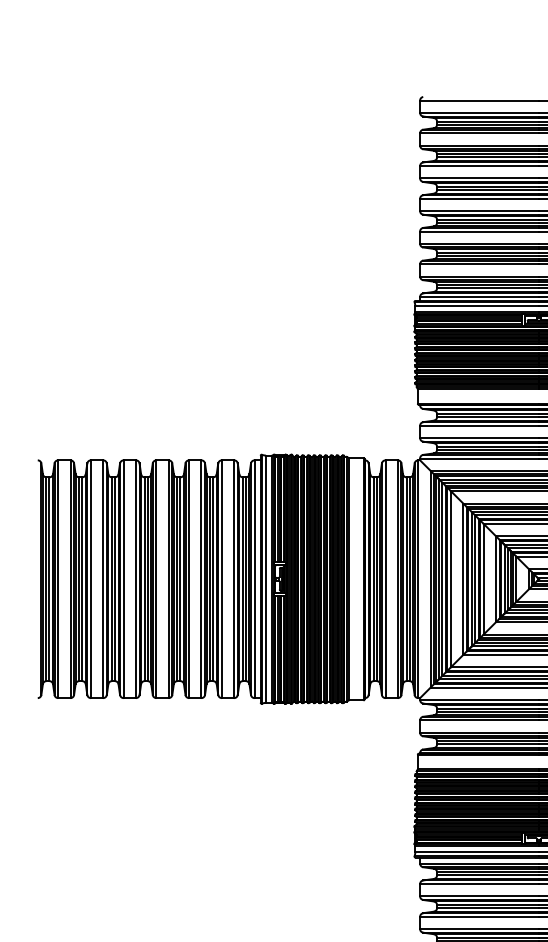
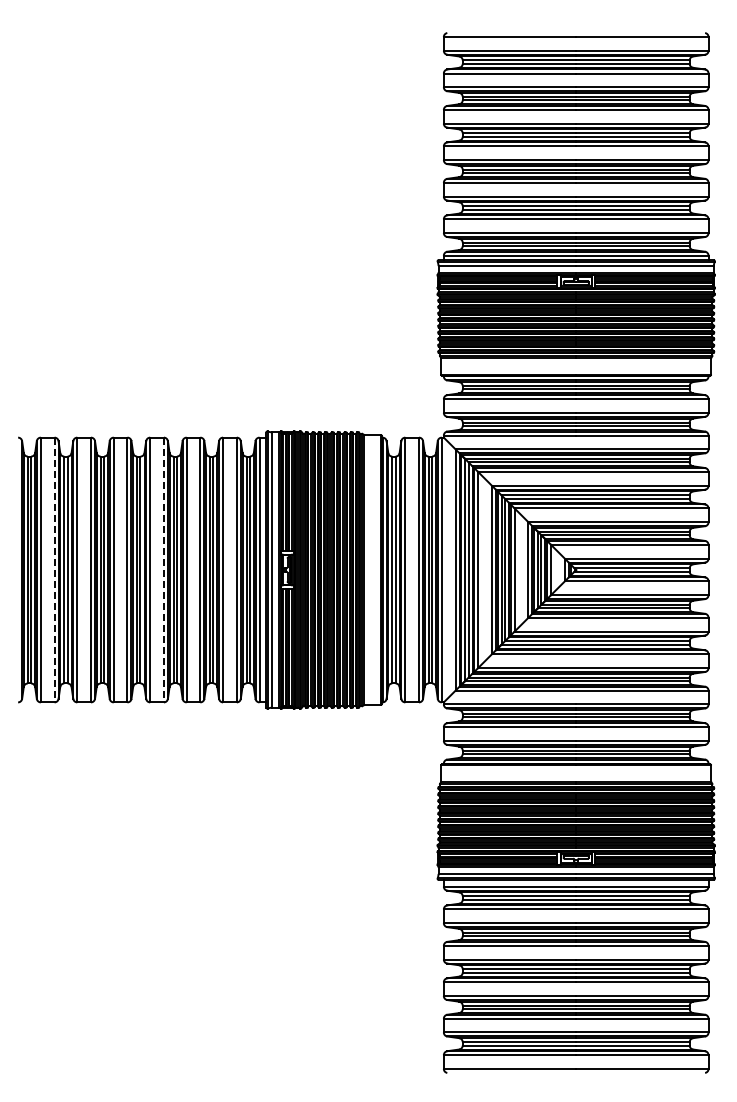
line: (70, 579) -> (54, 570), solid -> dashed
line: (168, 579) -> (163, 570), solid -> dashed

